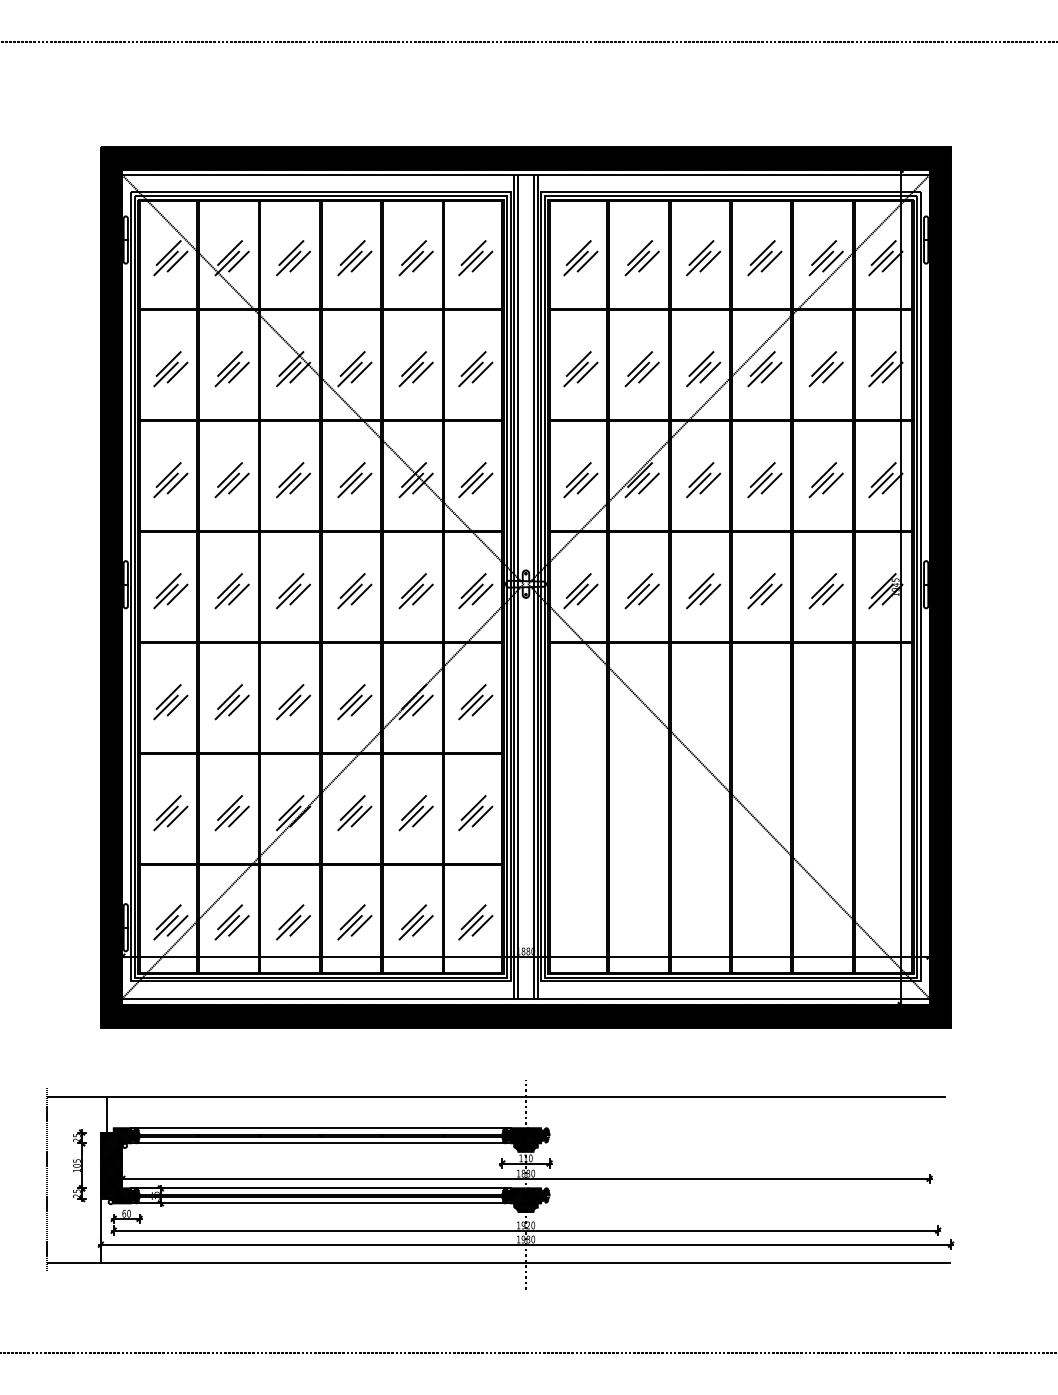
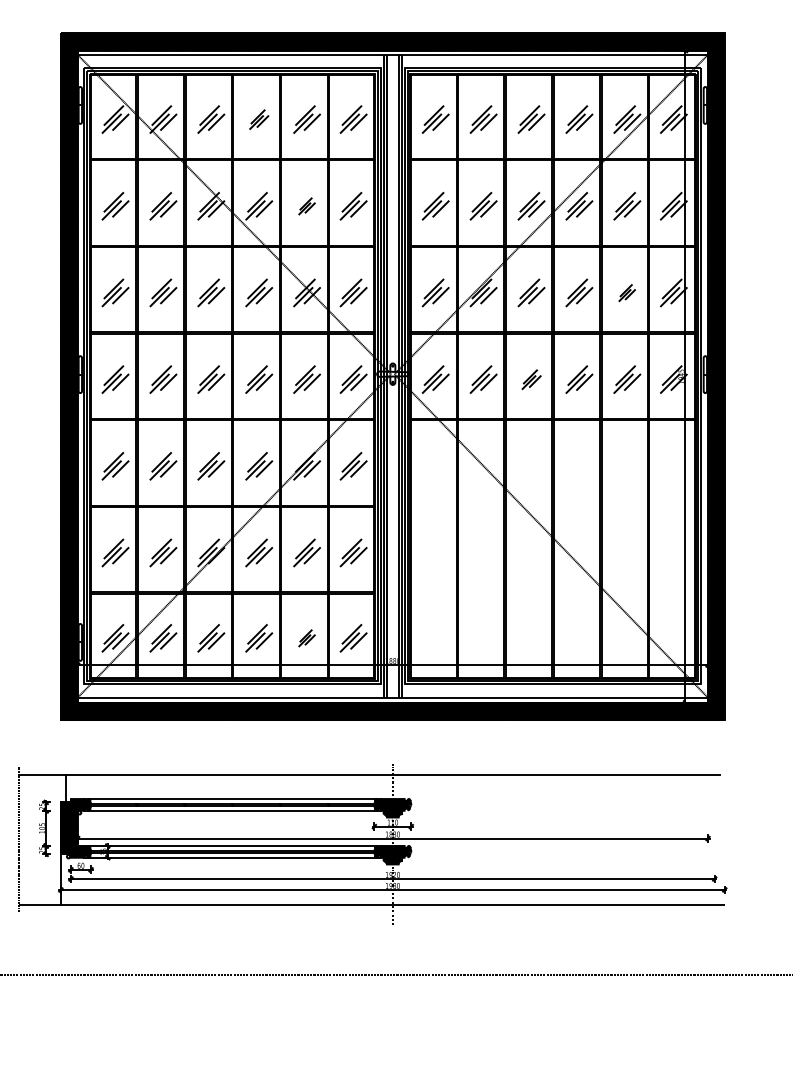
part: (354, 258) -> (258, 119), size x0.7
part: (415, 369) -> (306, 206), size x0.6
part: (825, 480) -> (626, 293), size x0.6
part: (703, 591) -> (531, 379), size x0.7
part: (415, 922) -> (306, 638), size x0.6

